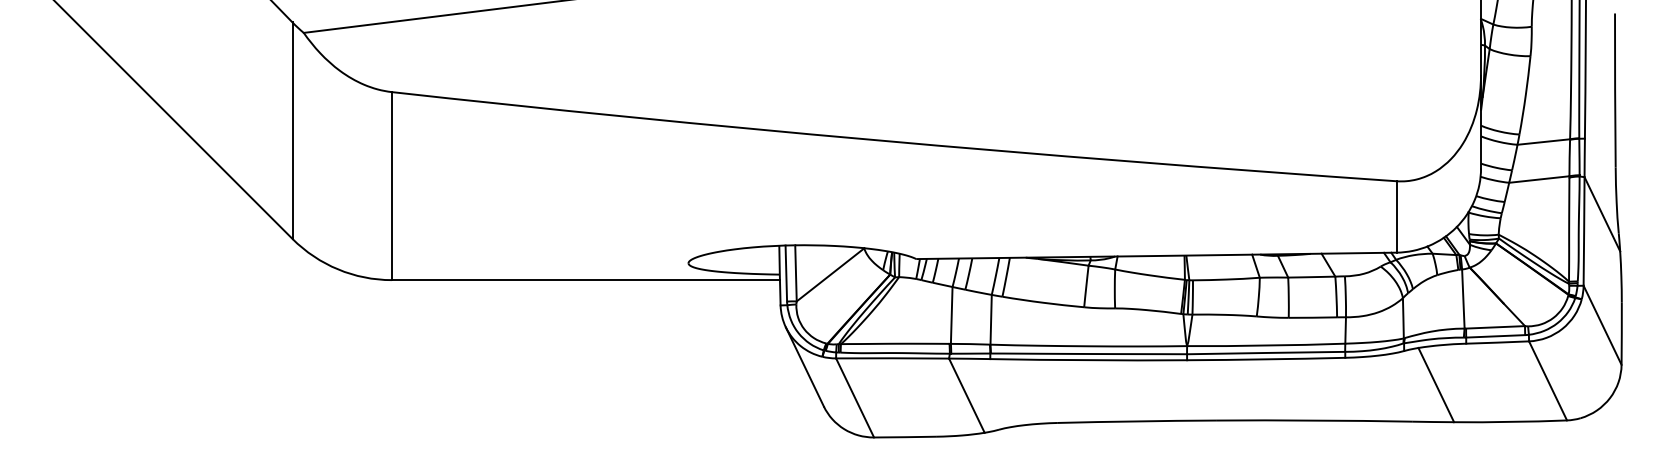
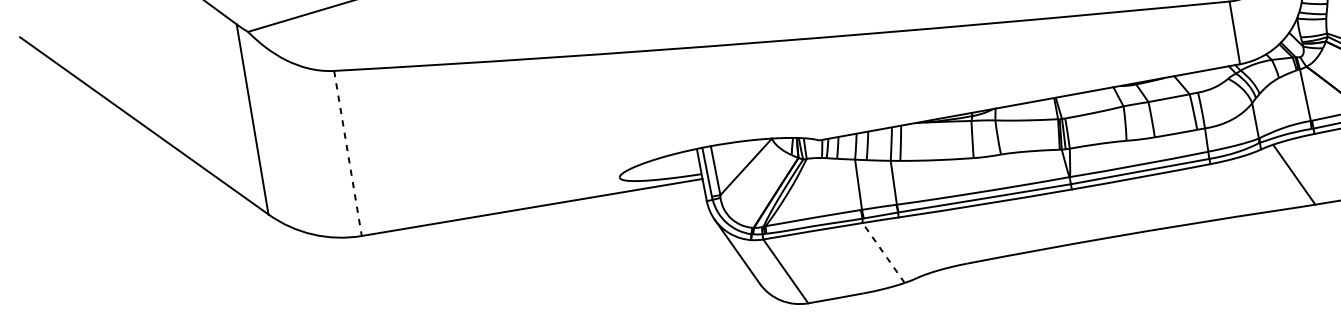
line: (391, 186) -> (347, 153), solid -> dashed
line: (966, 395) -> (883, 252), solid -> dashed

